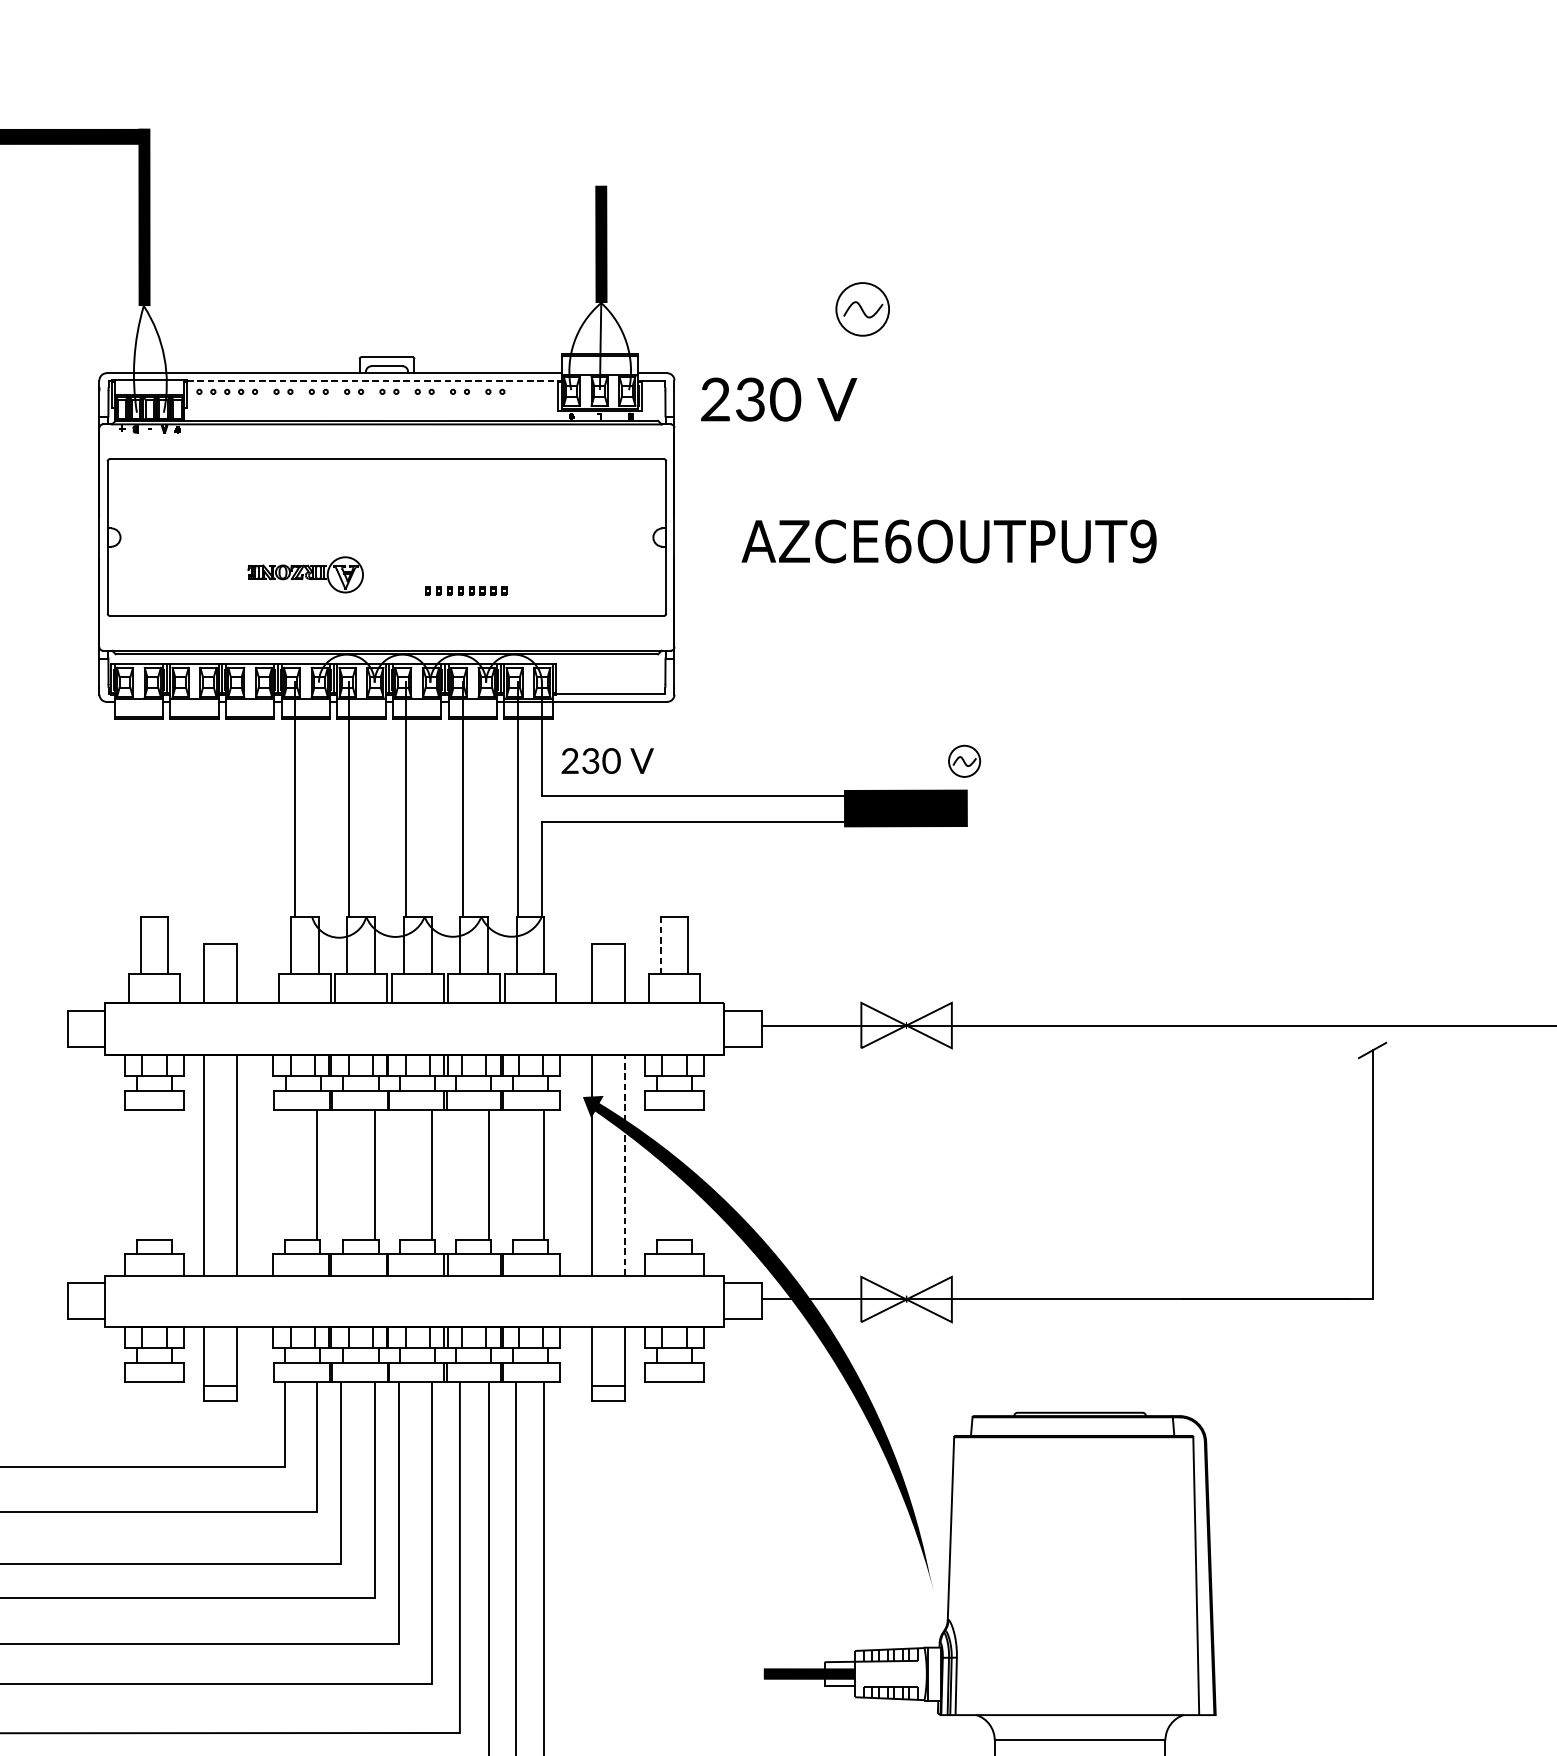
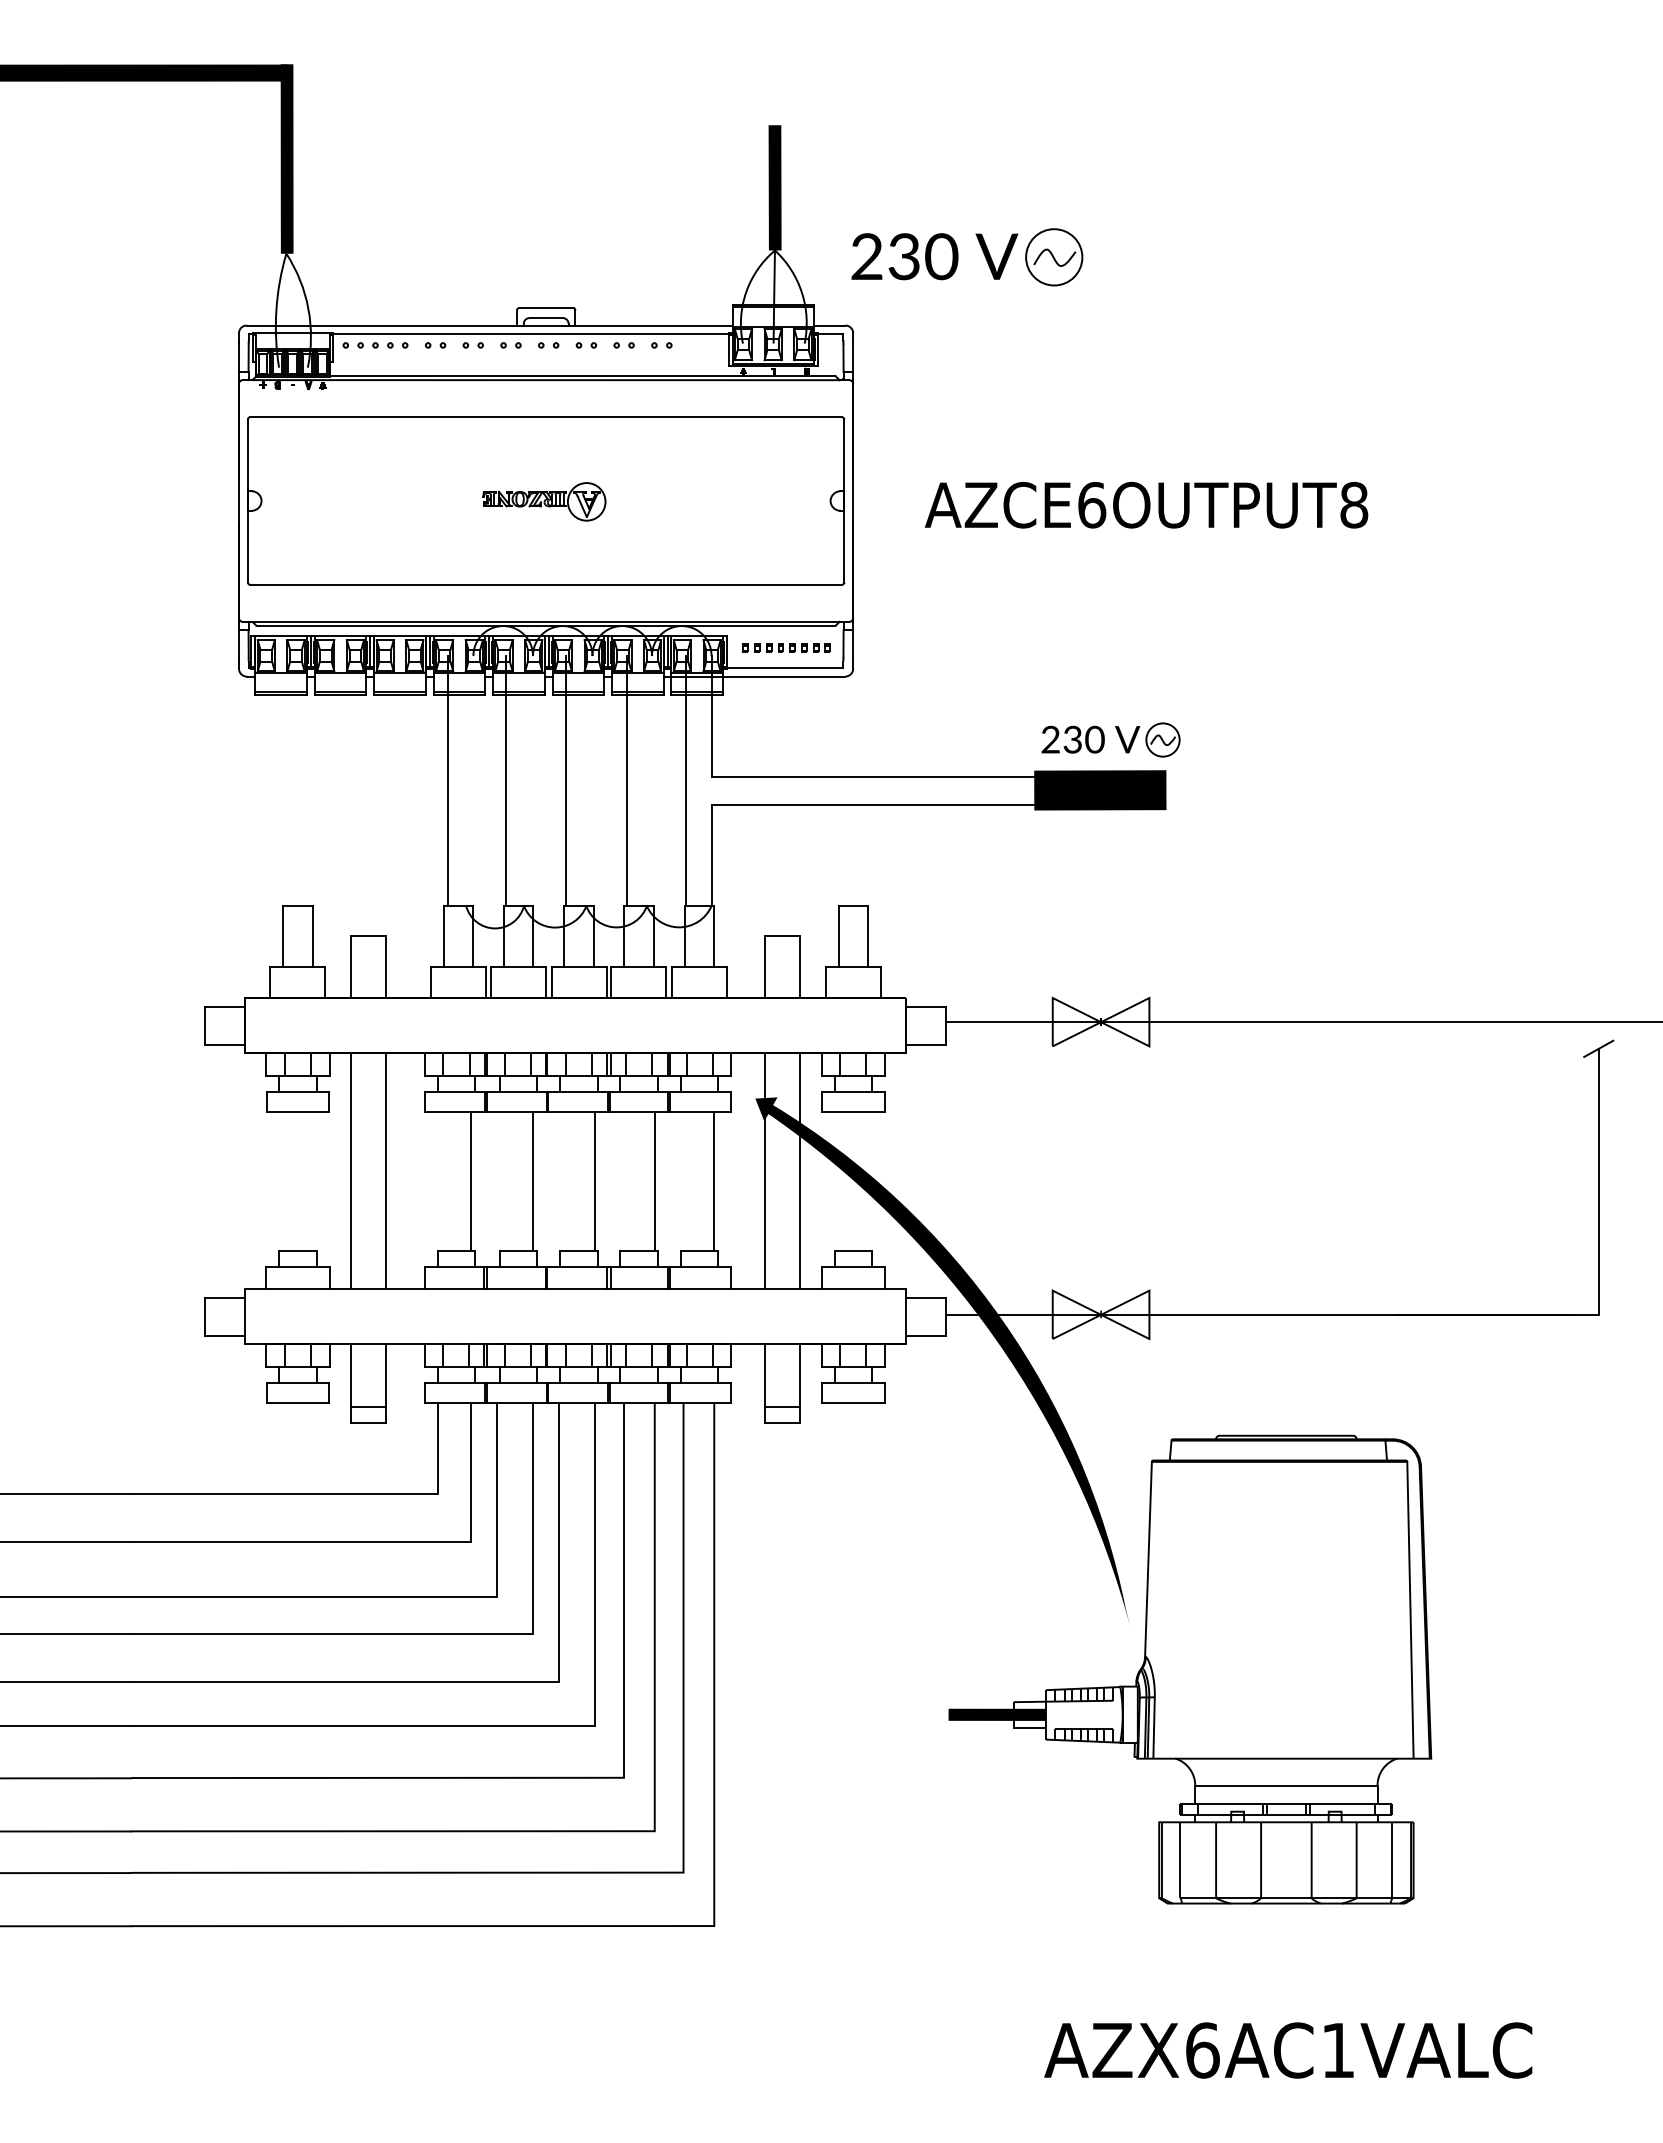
line: (373, 381) -> (531, 334), dashed -> solid
text: (778, 399) -> (934, 256), moved
text: (1143, 541) -> (1354, 505), AZCE6OUTPUT9 -> AZCE6OUTPUT8
part: (305, 574) -> (544, 501), moved
part: (466, 590) -> (786, 647), moved
text: (607, 760) -> (1090, 739), moved
line: (660, 945) -> (838, 936), dashed -> solid
line: (625, 1164) -> (800, 1170), dashed -> solid

